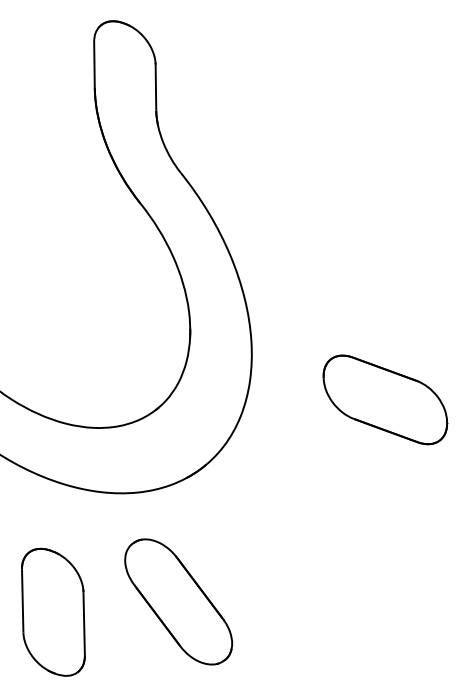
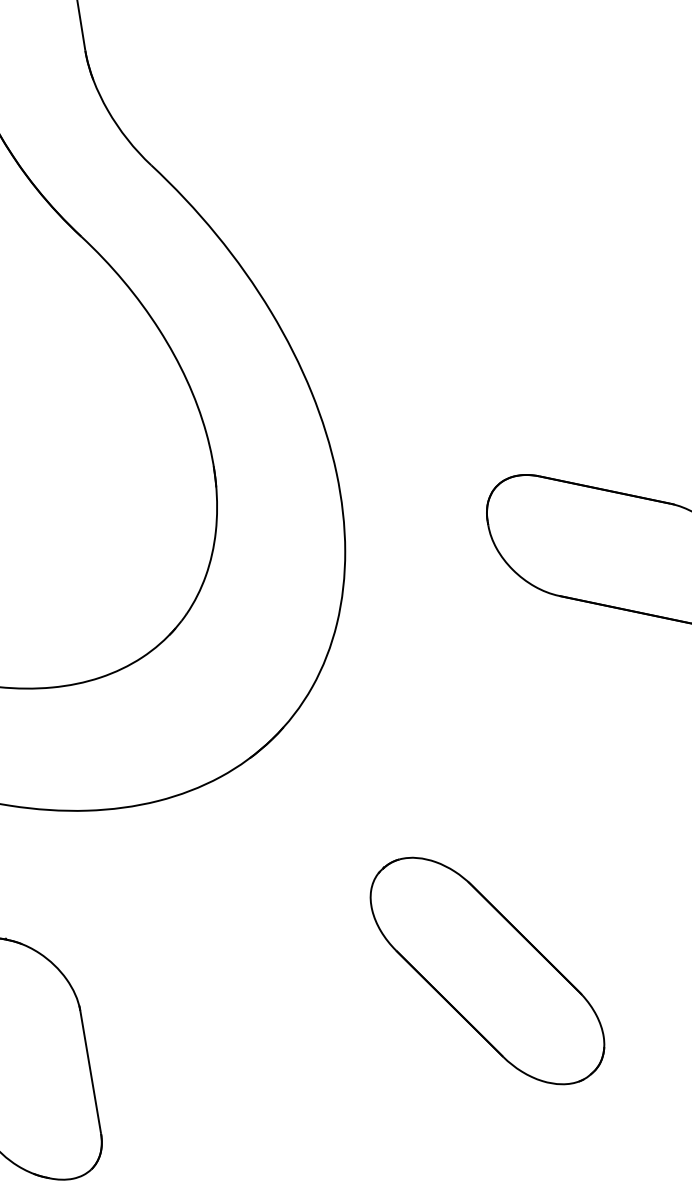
part: (178, 601) -> (487, 970), moved

